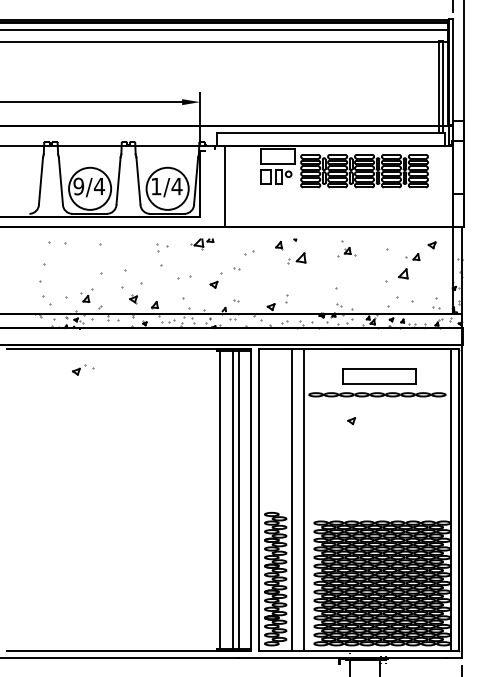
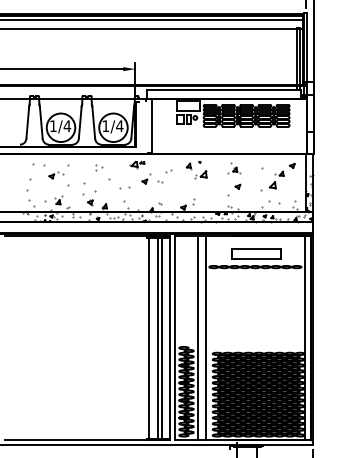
text: (77, 186) -> (52, 126), 9/4 -> 1/4
part: (163, 247) -> (99, 167), moved
part: (216, 280) -> (146, 178), moved
part: (83, 370) -> (56, 175), moved
part: (351, 420) -> (237, 186), moved

